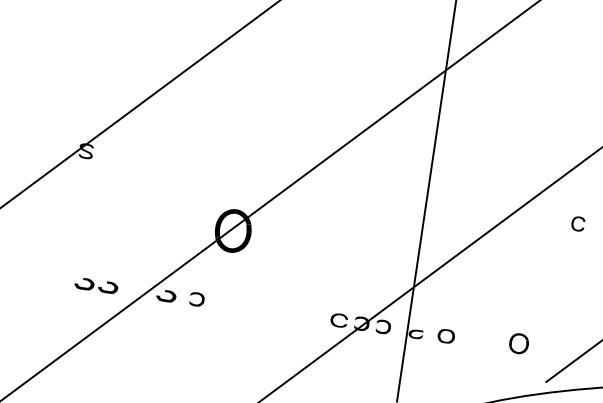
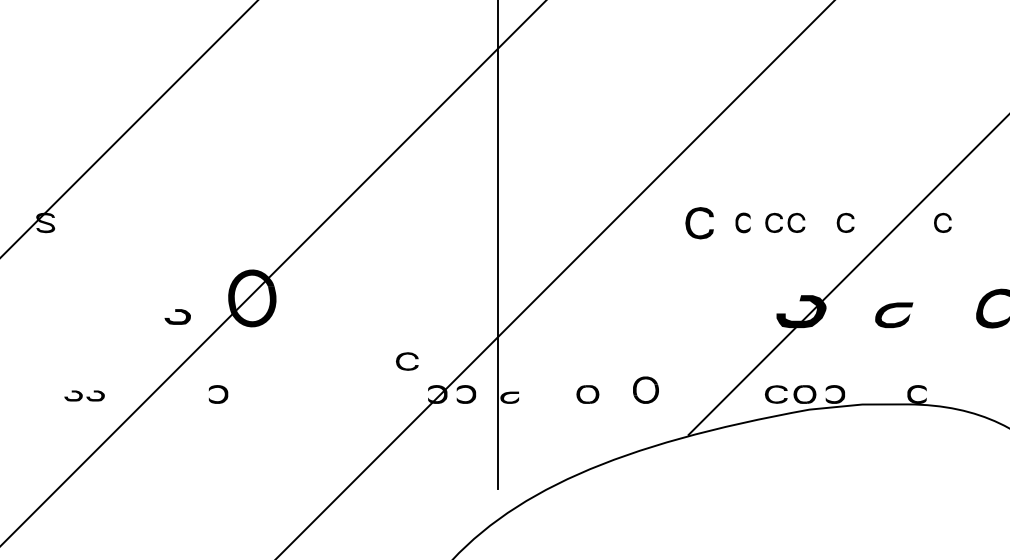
part: (577, 223) -> (699, 222), size x1.6
part: (96, 285) -> (84, 395), size x0.7
part: (166, 295) -> (177, 316), moved
part: (340, 315) -> (407, 354), moved
part: (446, 336) -> (587, 394), moved

